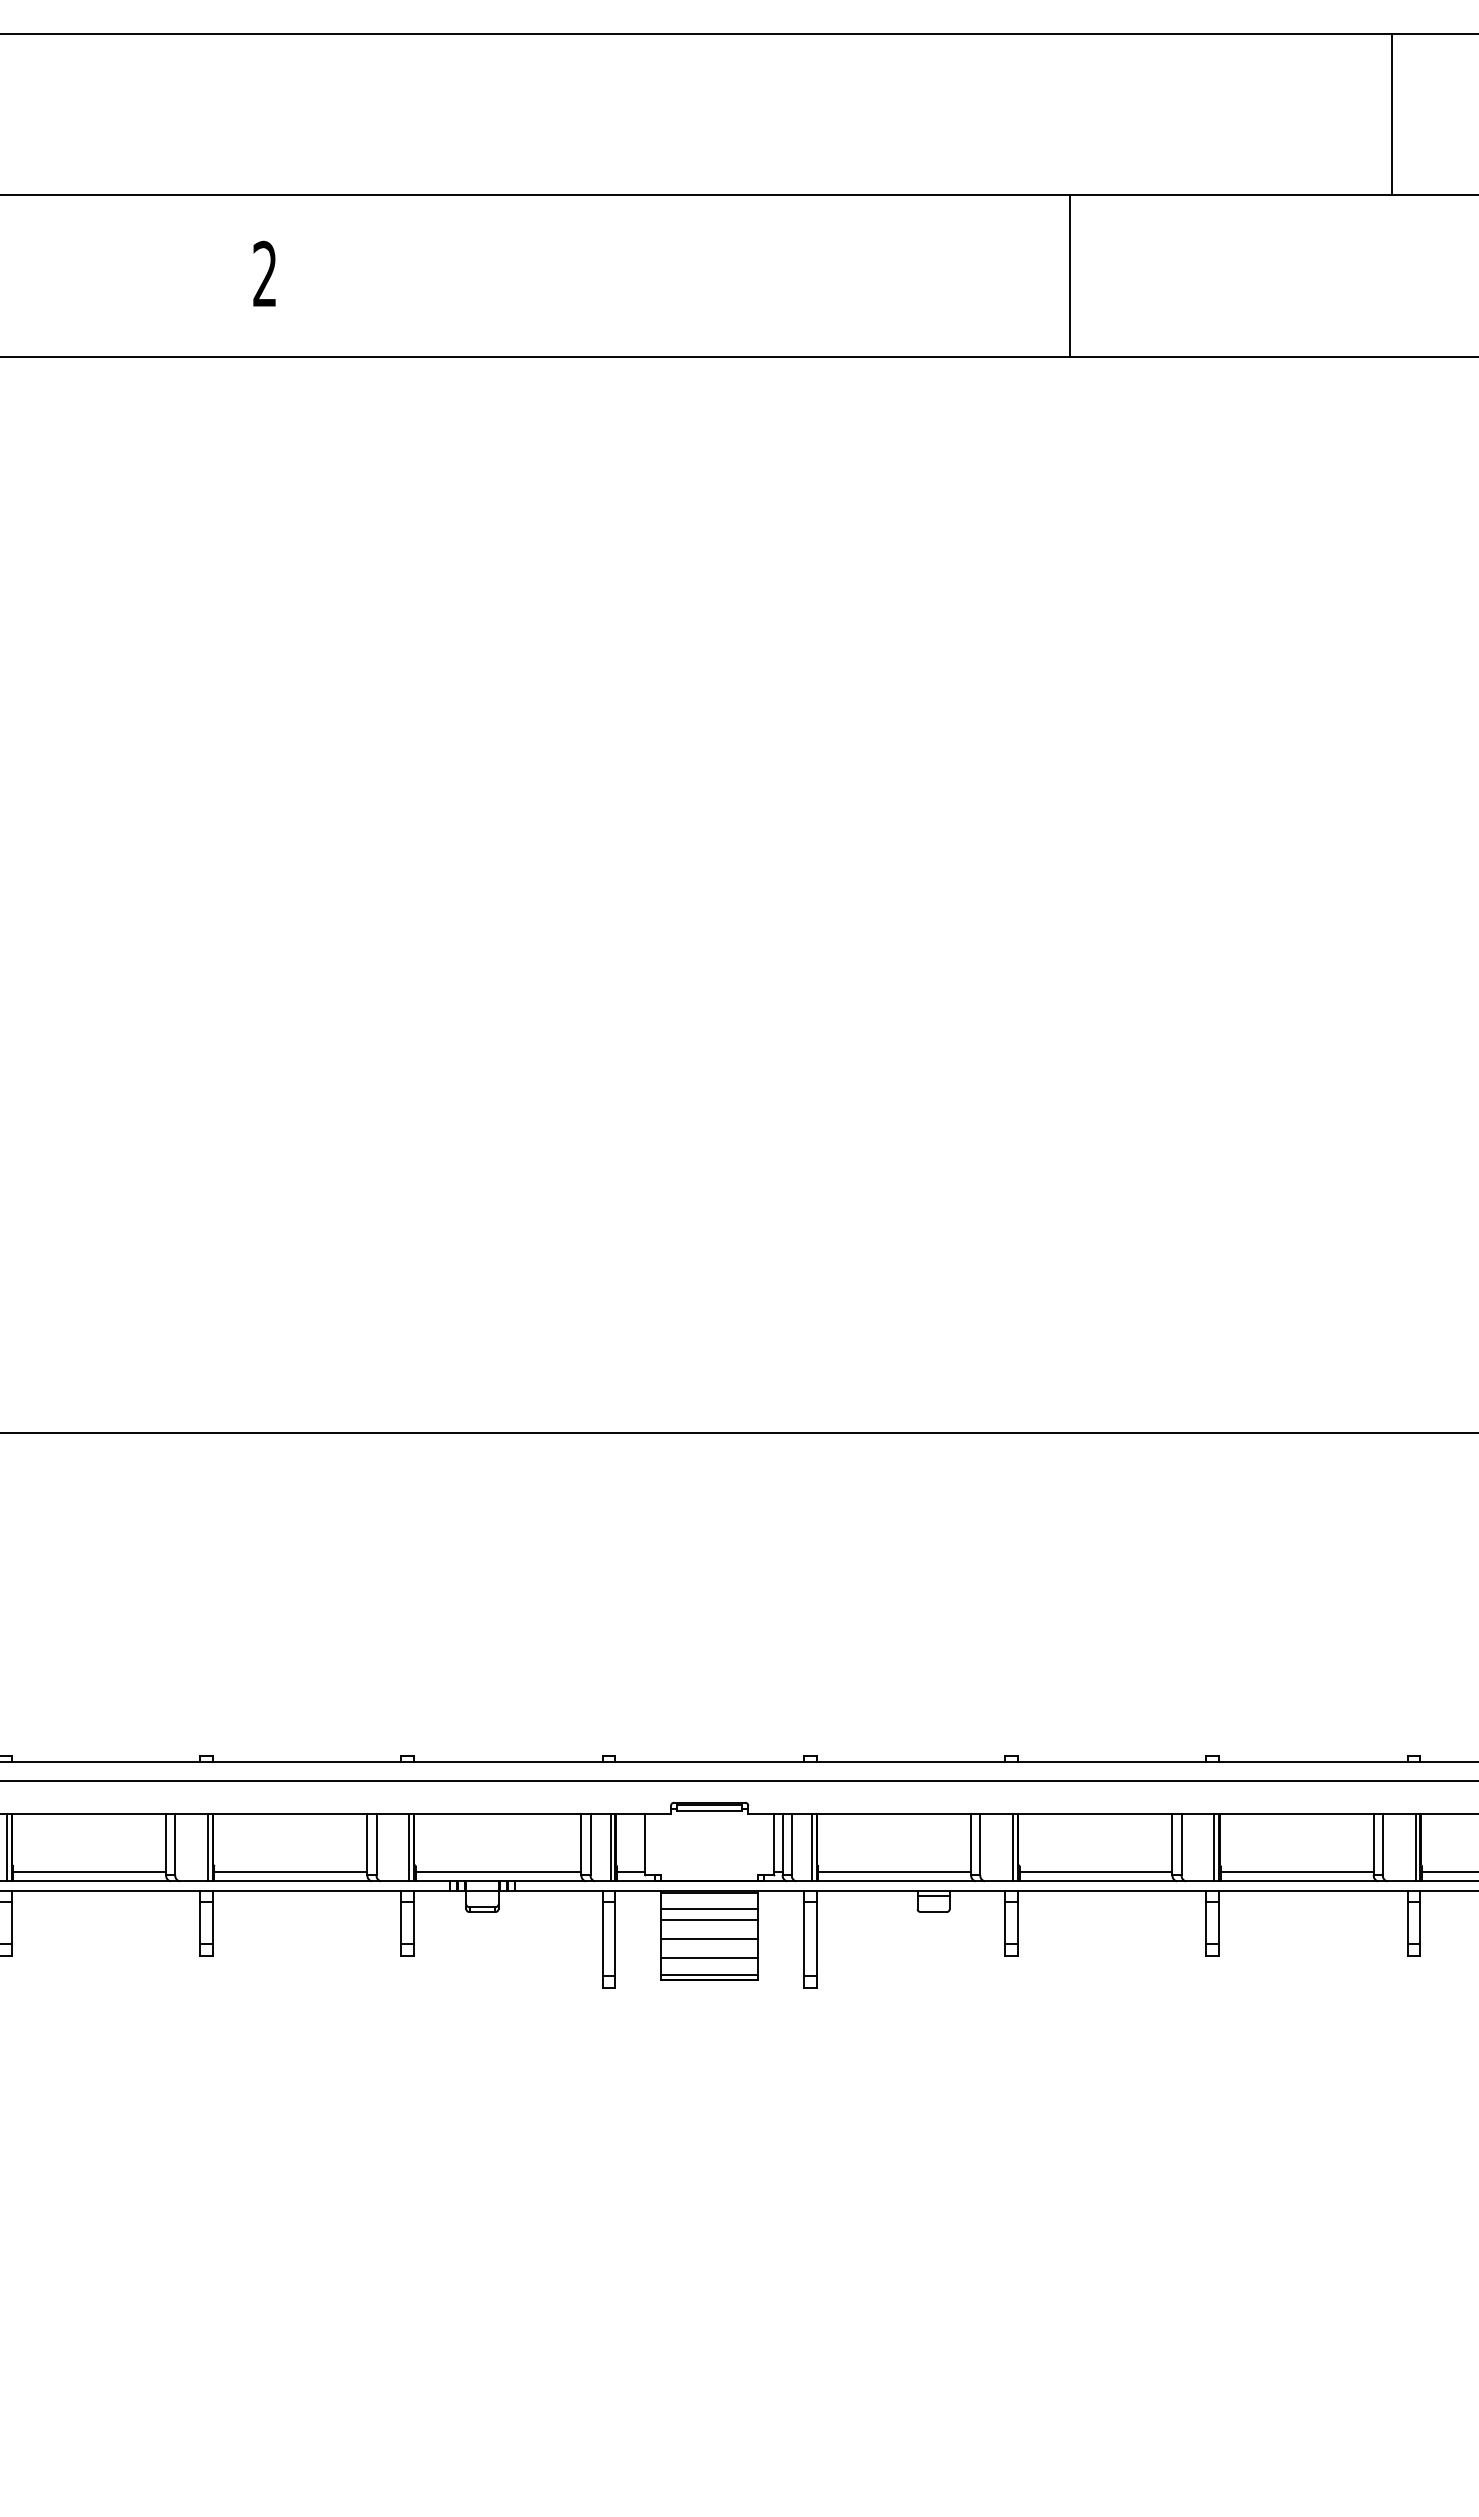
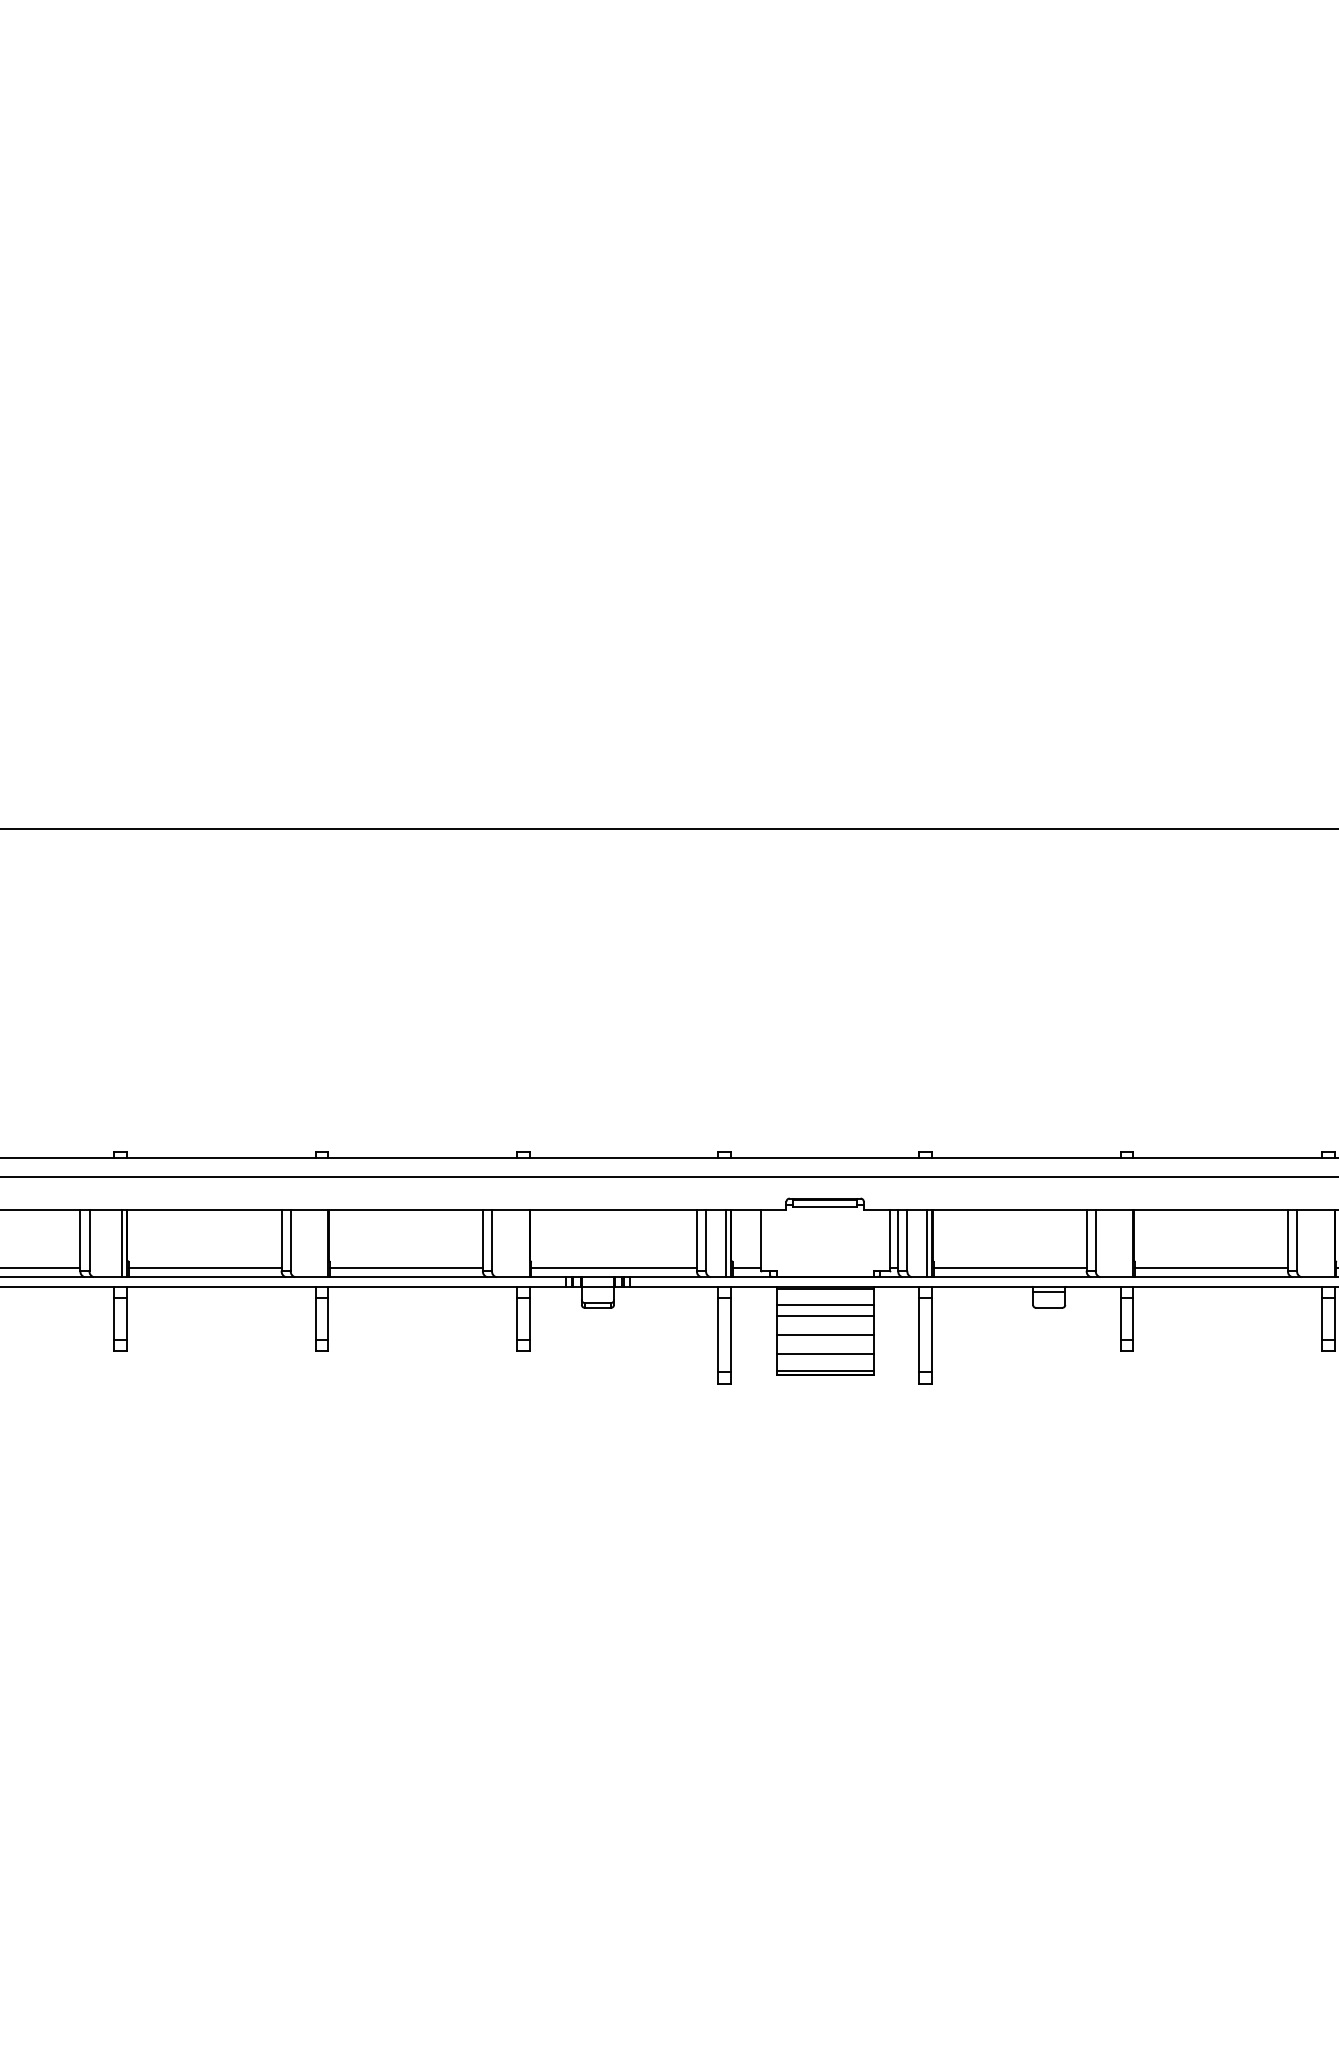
line: (208, 1847) -> (324, 1243), removed
line: (409, 1847) -> (525, 1243), removed
line: (1013, 1847) -> (1129, 1243), removed
line: (1214, 1847) -> (1330, 1243), removed

